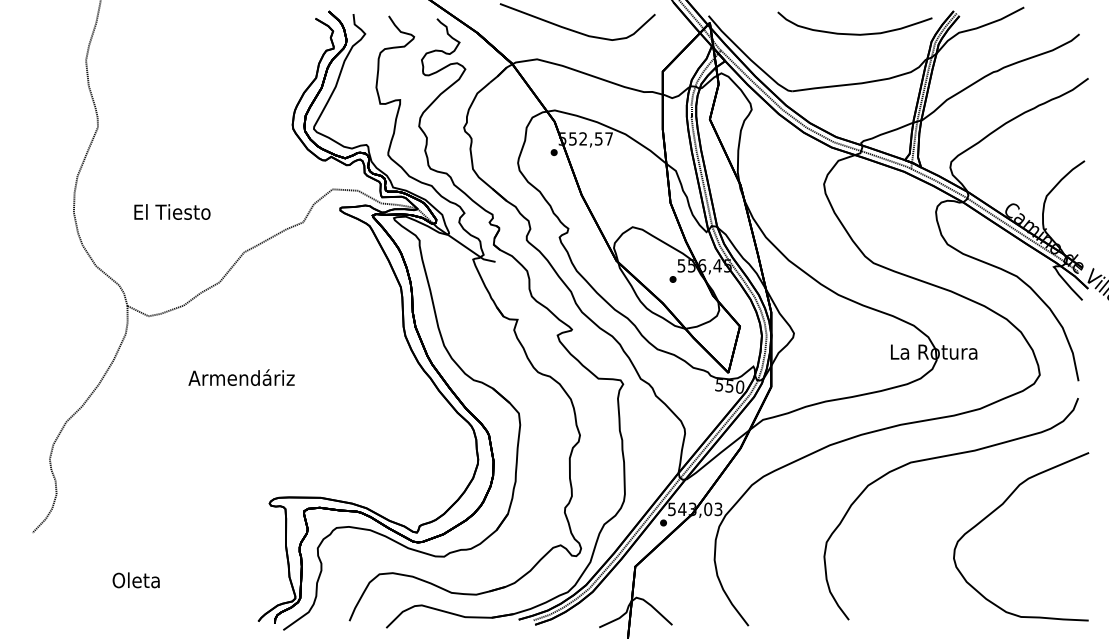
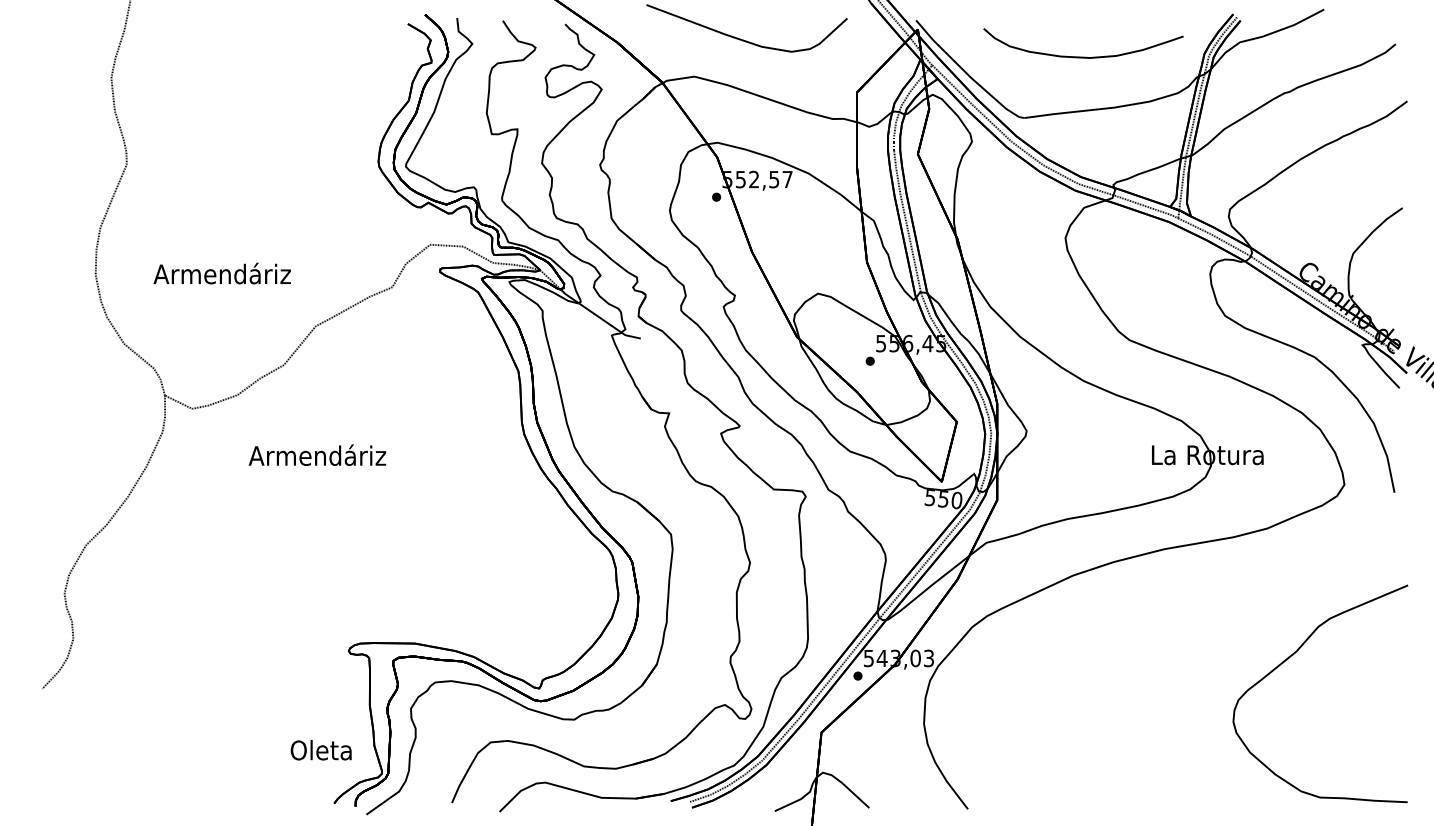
curve: (855, 33) -> (1083, 56), moved
text: (171, 211) -> (221, 273), El Tiesto -> Armendáriz
text: (241, 377) -> (317, 454), moved
curve: (942, 457) -> (1218, 591), removed
text: (135, 580) -> (320, 750), moved

